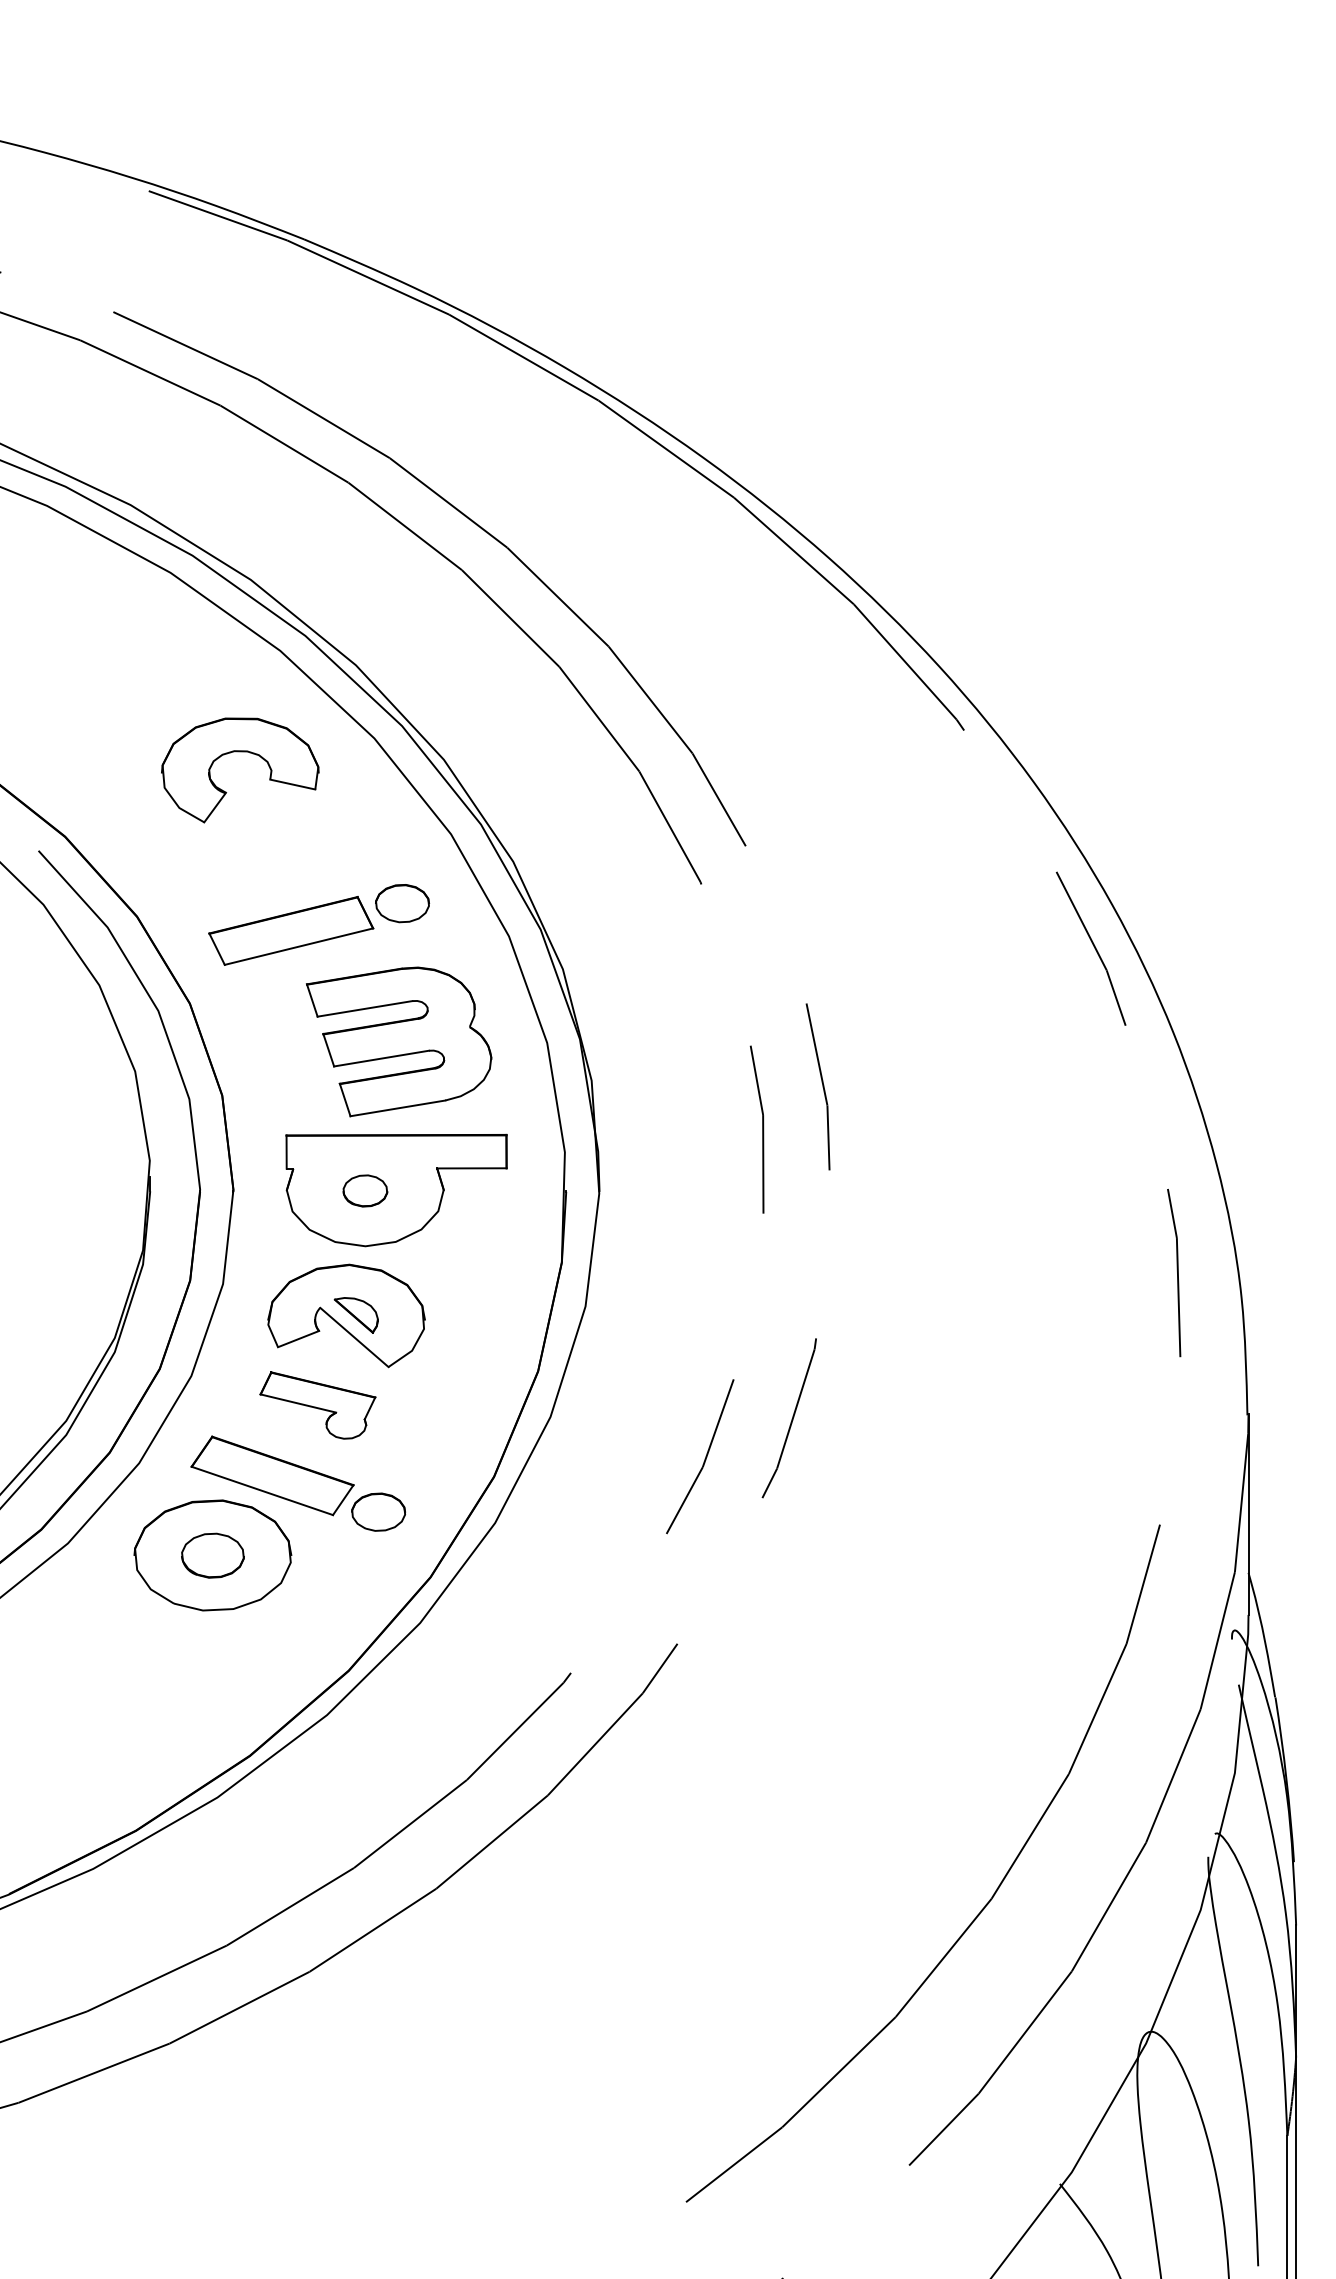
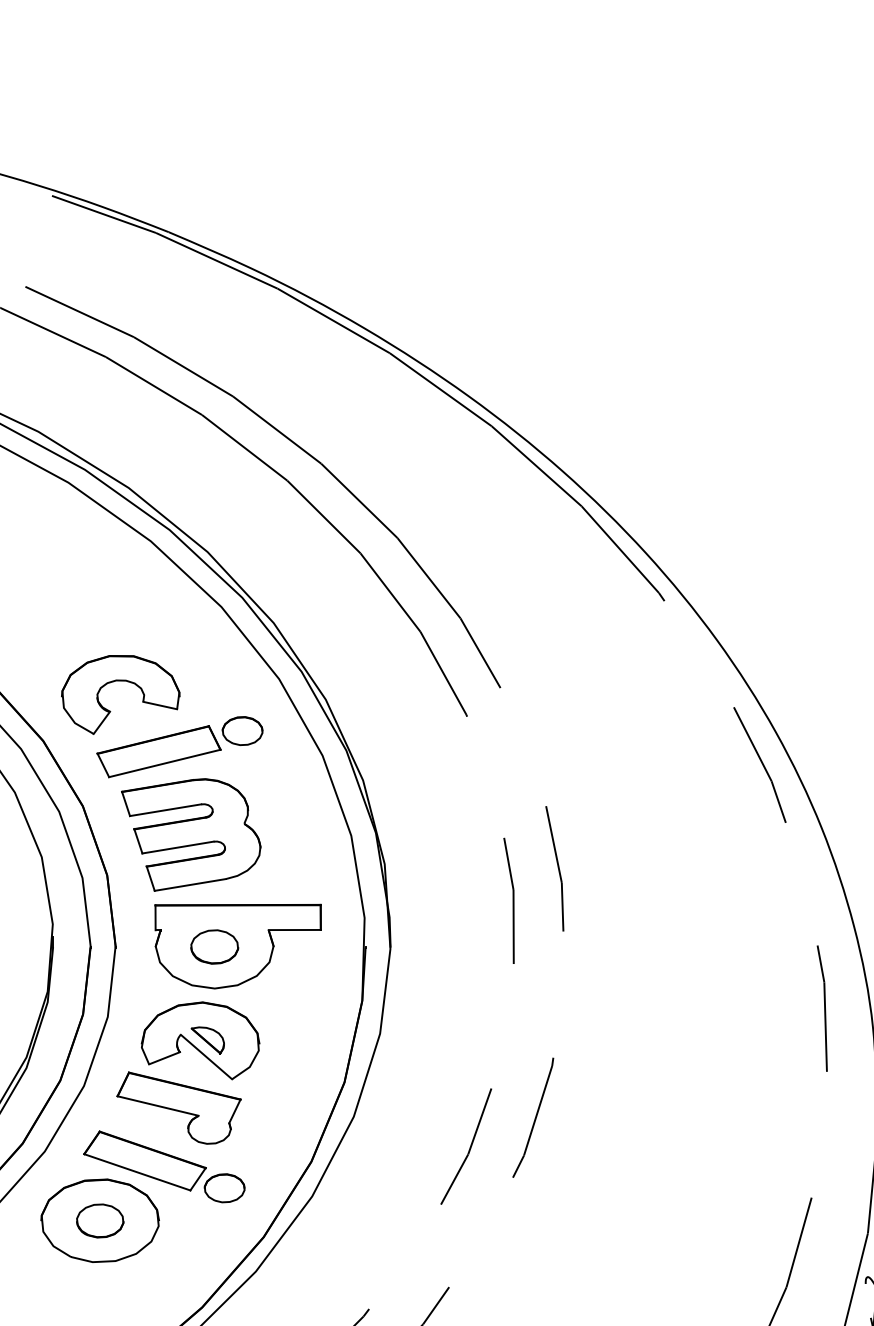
part: (240, 752) -> (120, 681), moved
part: (399, 1041) -> (191, 834), moved
part: (365, 1190) -> (214, 946), size x1.43
part: (317, 1405) -> (178, 1108), size x1.43

